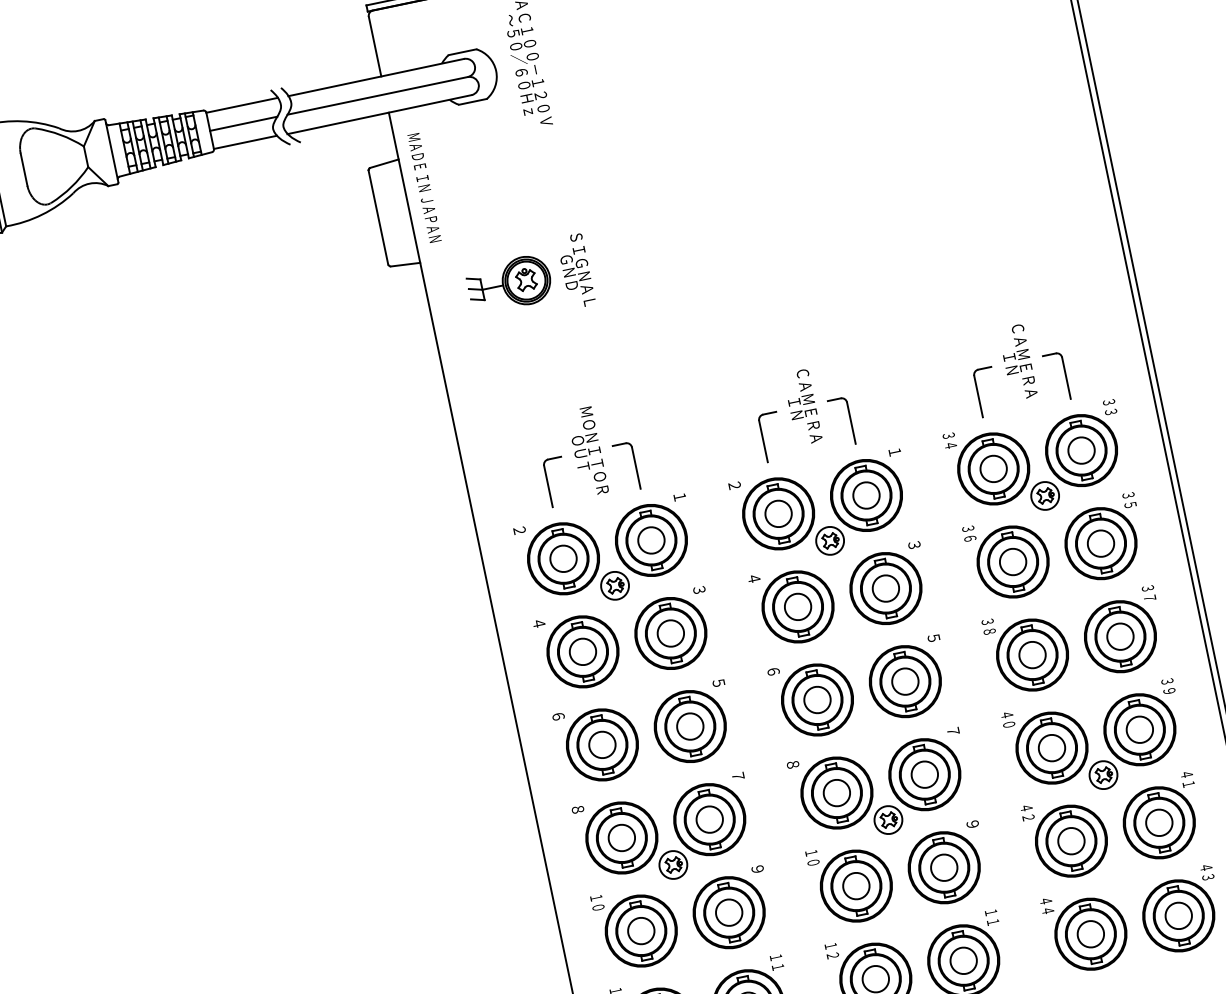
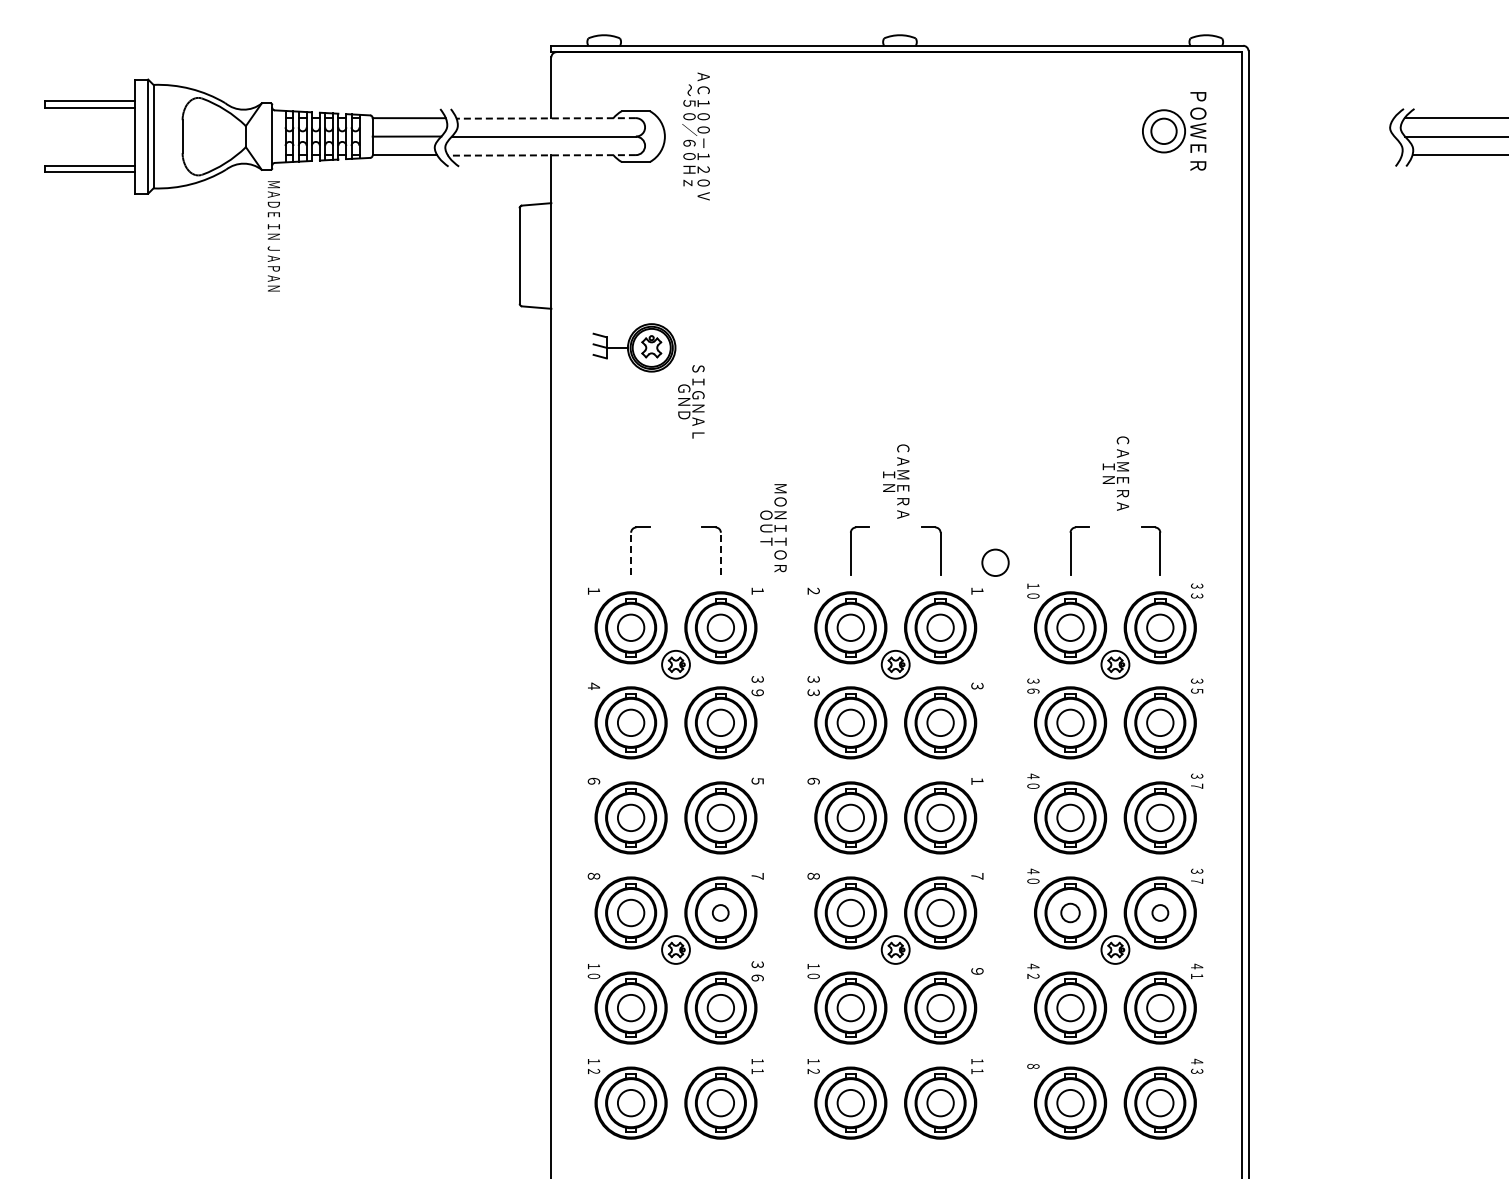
line: (376, 77) -> (546, 118), solid -> dashed
line: (379, 114) -> (541, 155), solid -> dashed
text: (424, 188) -> (273, 236), moved
text: (576, 270) -> (691, 401), moved
text: (1017, 362) -> (1115, 473), moved
text: (803, 407) -> (896, 481), moved
circle: (906, 420) -> (995, 562), added
text: (949, 440) -> (1033, 590), ３４ -> １０
text: (587, 452) -> (773, 528), moved
line: (635, 467) -> (720, 553), solid -> dashed
line: (548, 486) -> (631, 553), solid -> dashed
text: (520, 529) -> (594, 590), ２ -> １
text: (754, 578) -> (813, 686), ４ -> ３３
text: (699, 590) -> (757, 686), ３ -> ３９
text: (988, 625) -> (1033, 780), ３８ -> ４０
text: (933, 637) -> (977, 780), ５ -> １
text: (1169, 690) -> (1197, 880), ３９ -> ３７
circle: (1139, 729) -> (1160, 912), size x0.6
circle: (1051, 747) -> (1070, 912), size x0.7
circle: (709, 819) -> (720, 912), size x0.6
text: (757, 869) -> (757, 971), ９ -> ３６
text: (1047, 905) -> (1033, 1066), ４４ -> ８

